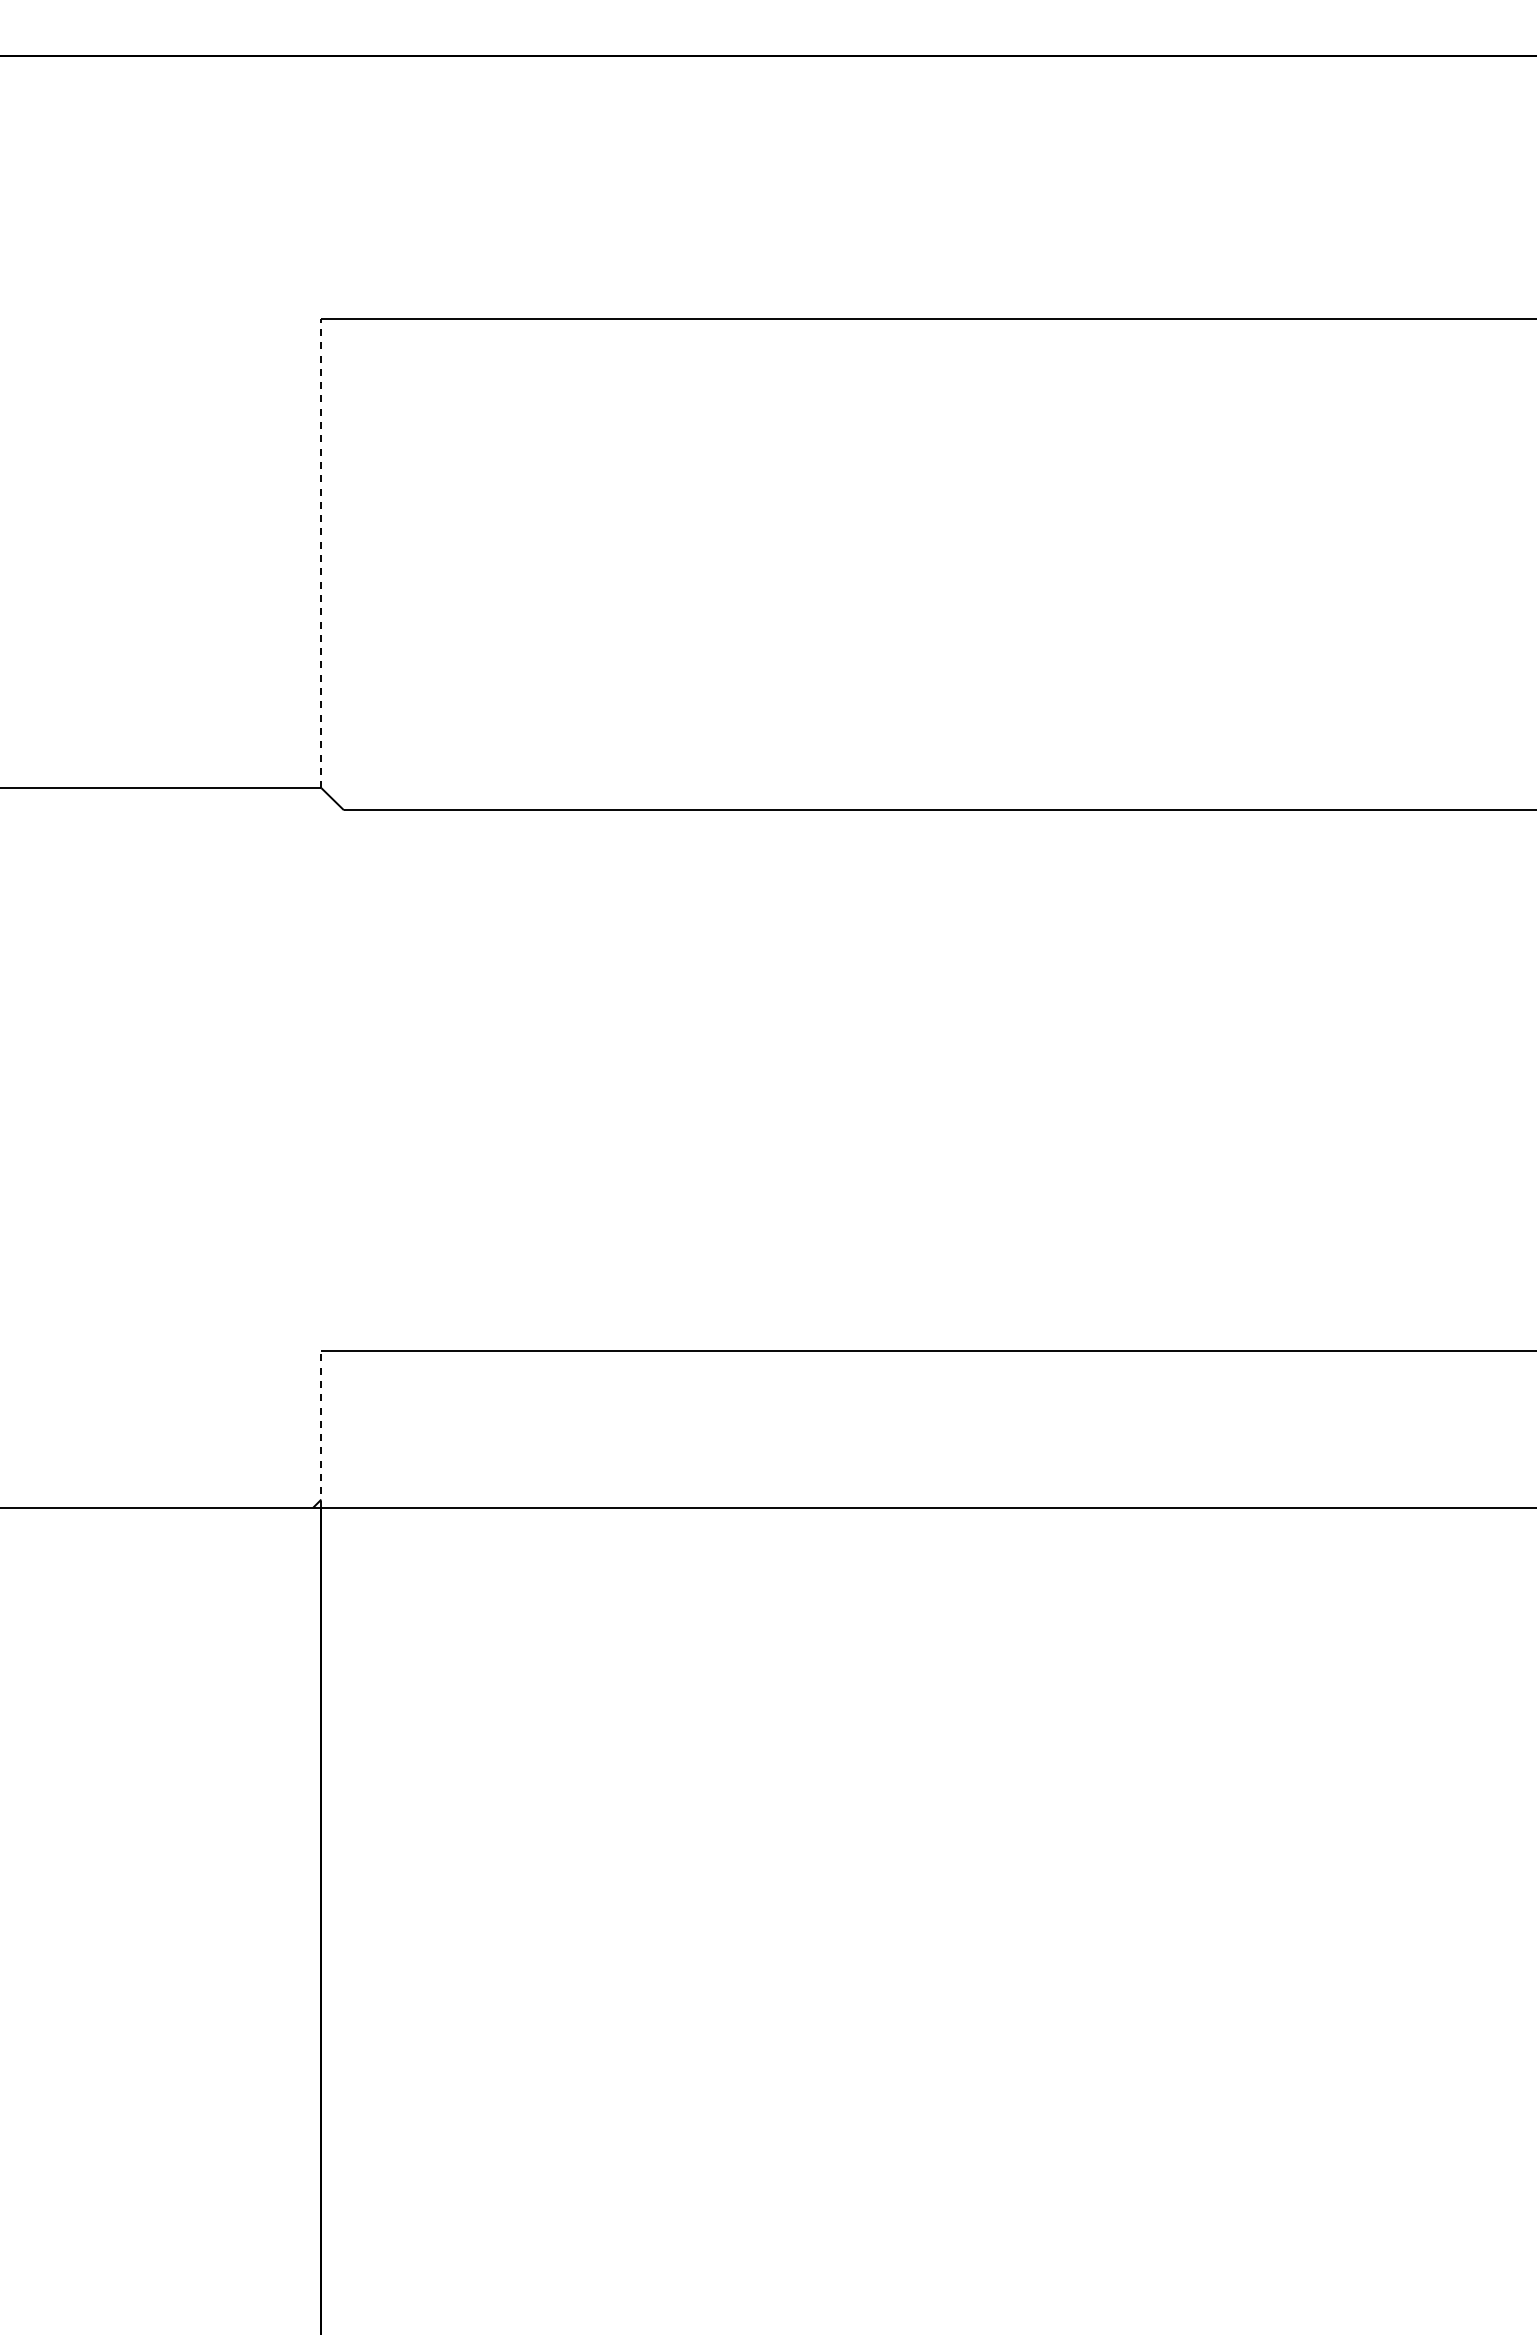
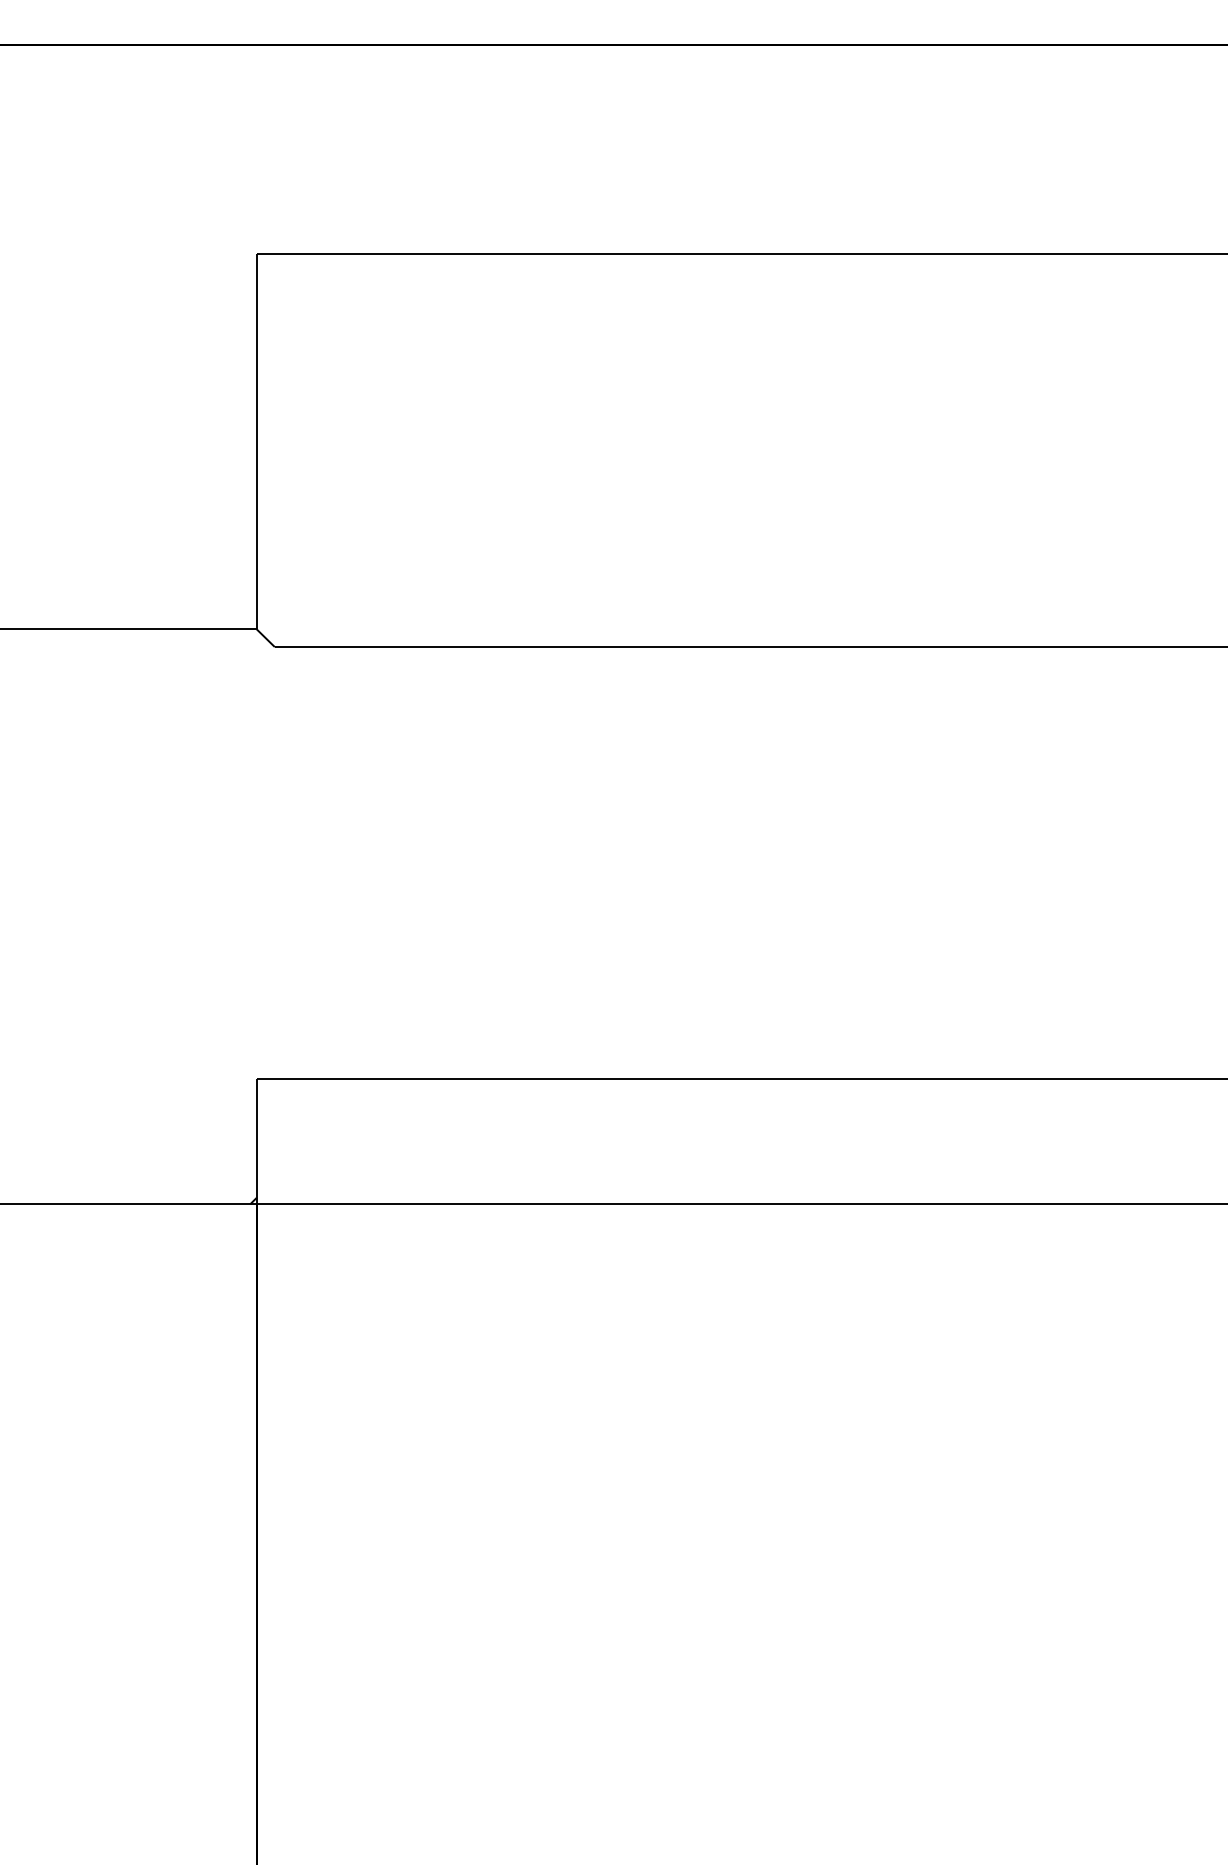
line: (321, 553) -> (256, 441), dashed -> solid
line: (321, 1429) -> (256, 1141), dashed -> solid

